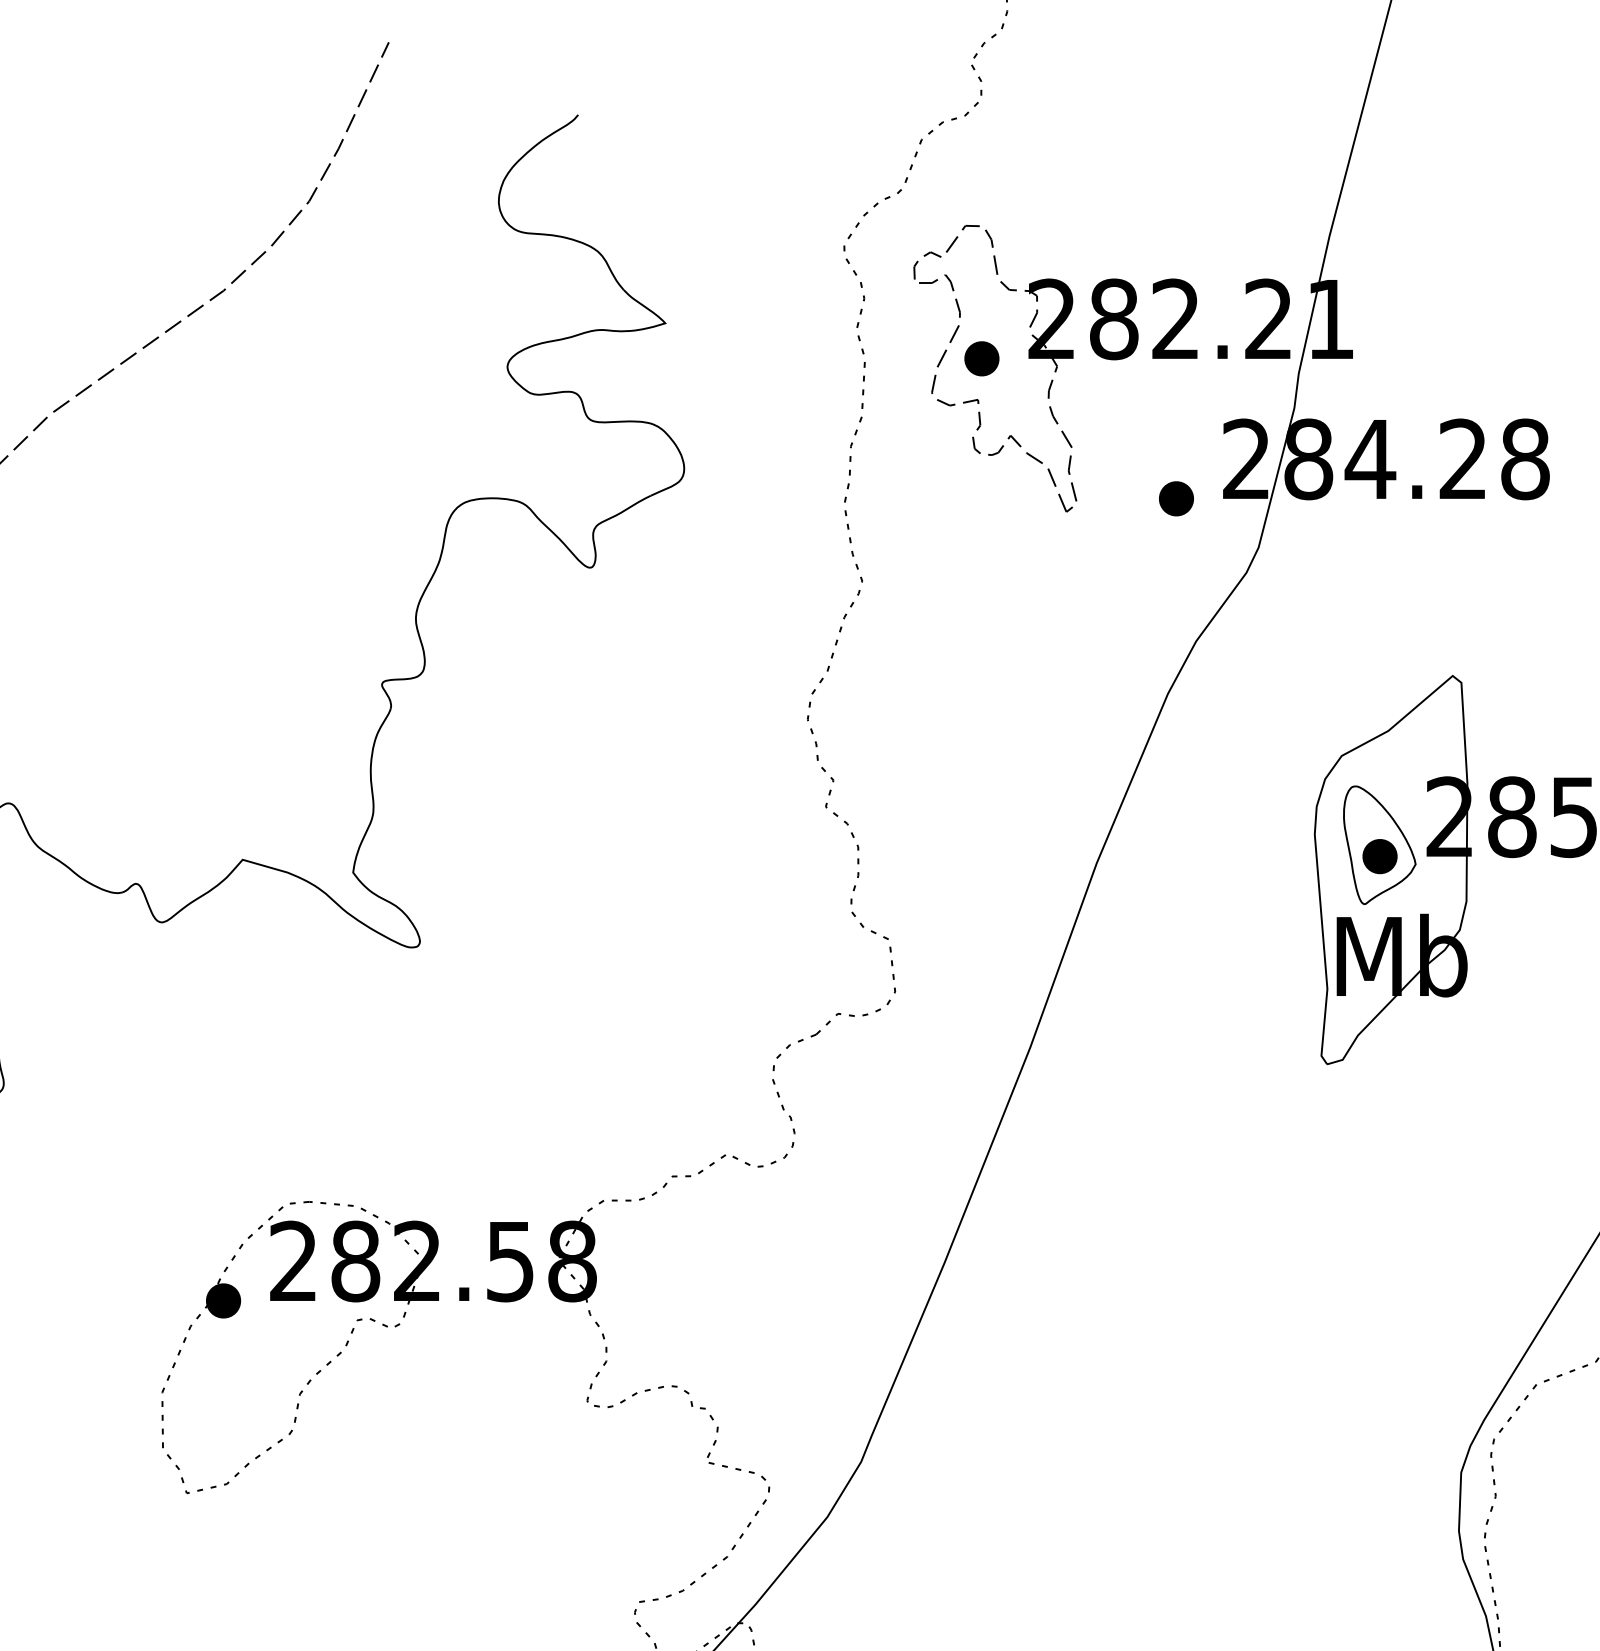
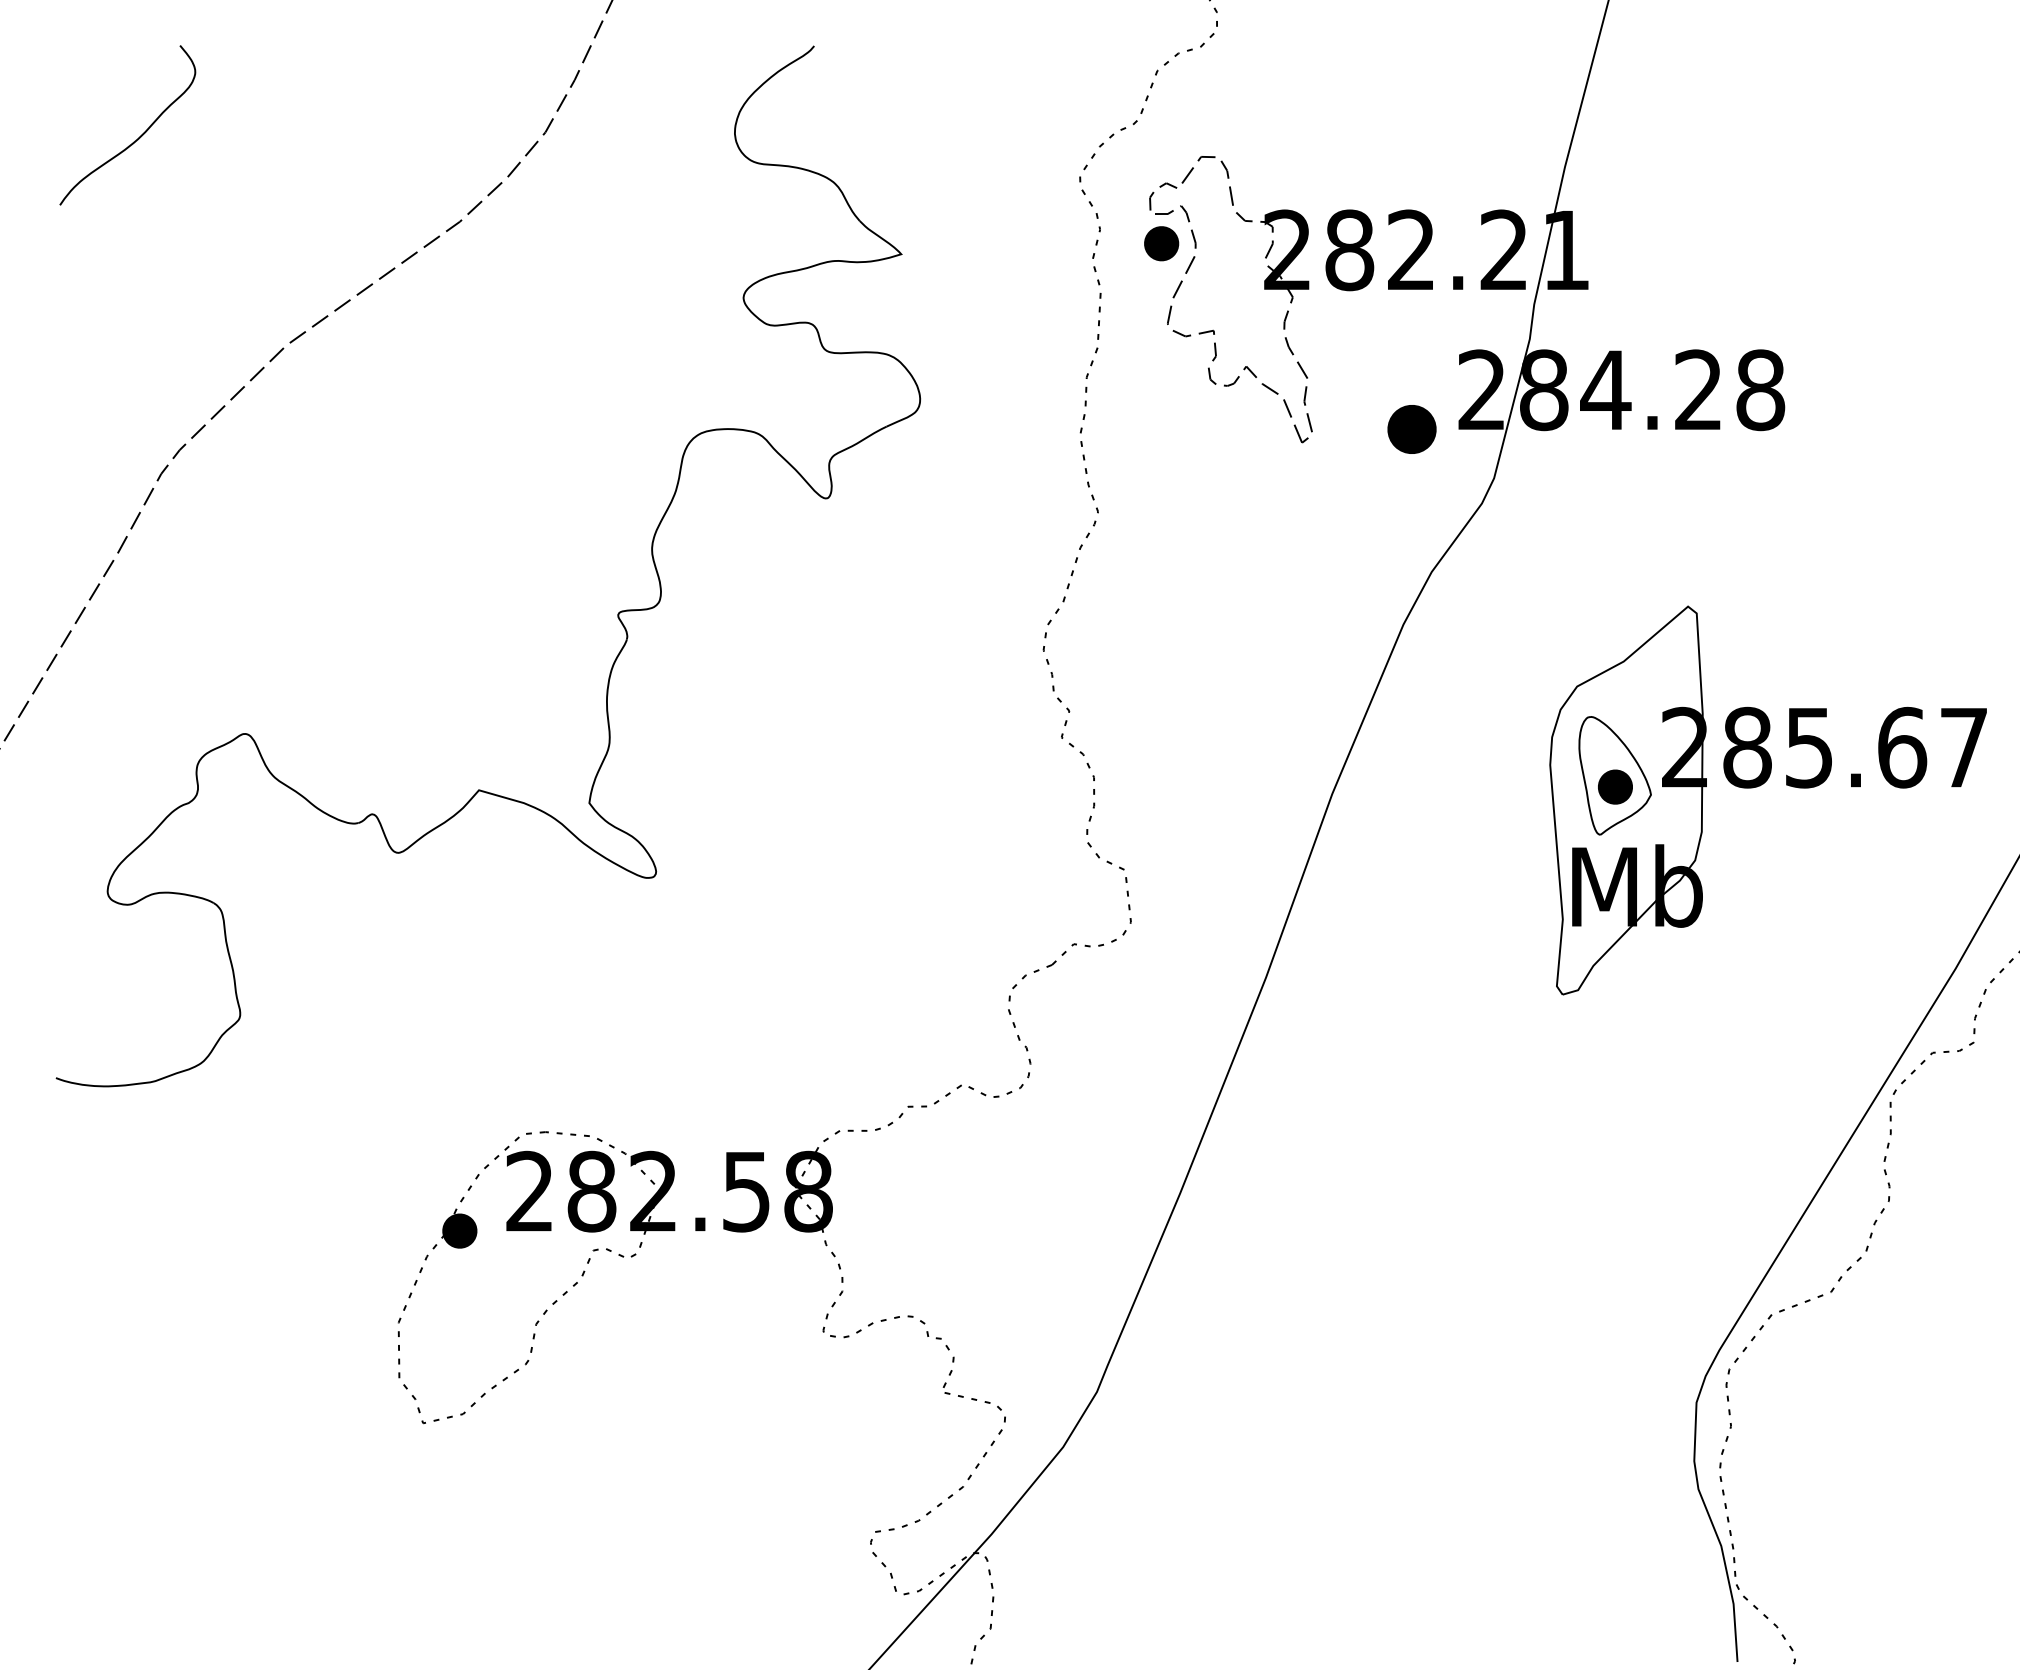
part: (981, 358) -> (1161, 243), moved
part: (1175, 498) -> (1411, 429), size x1.4

